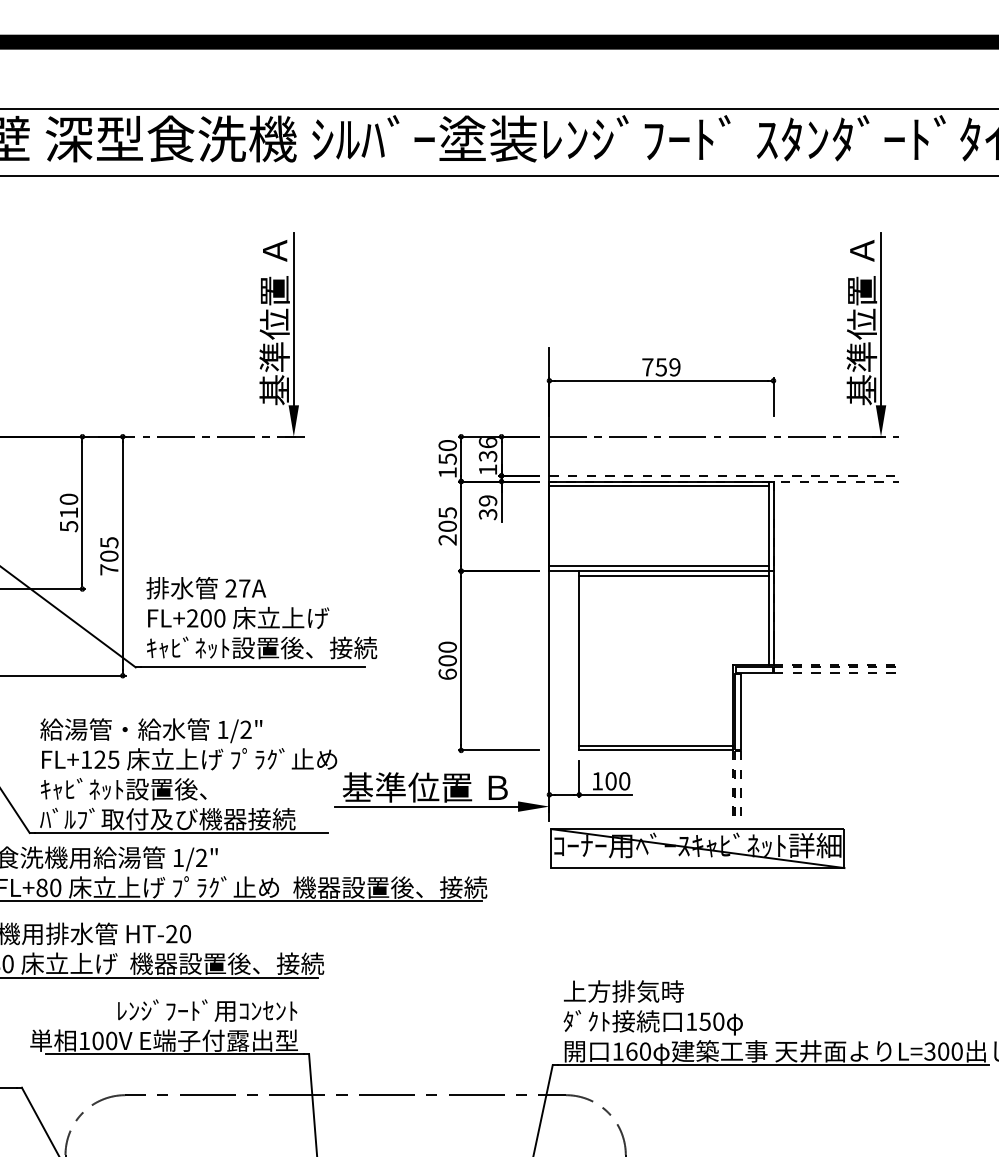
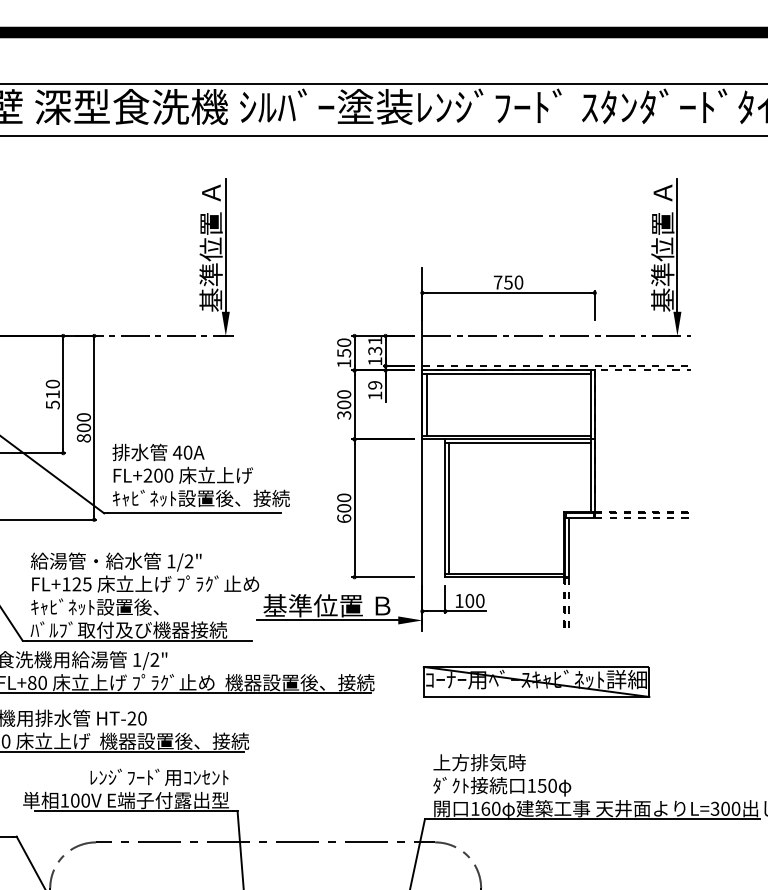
text: (674, 367) -> (518, 282), 759 -> 750
text: (487, 443) -> (374, 341), 136 -> 131
text: (487, 514) -> (374, 395), 39 -> 19
text: (447, 526) -> (344, 405), 205 -> 300
line: (554, 526) -> (426, 405), added
text: (109, 556) -> (84, 428), 705 -> 800
text: (237, 588) -> (182, 452), 27A -> 40A
line: (584, 660) -> (449, 508), added
part: (697, 848) -> (536, 681), moved

